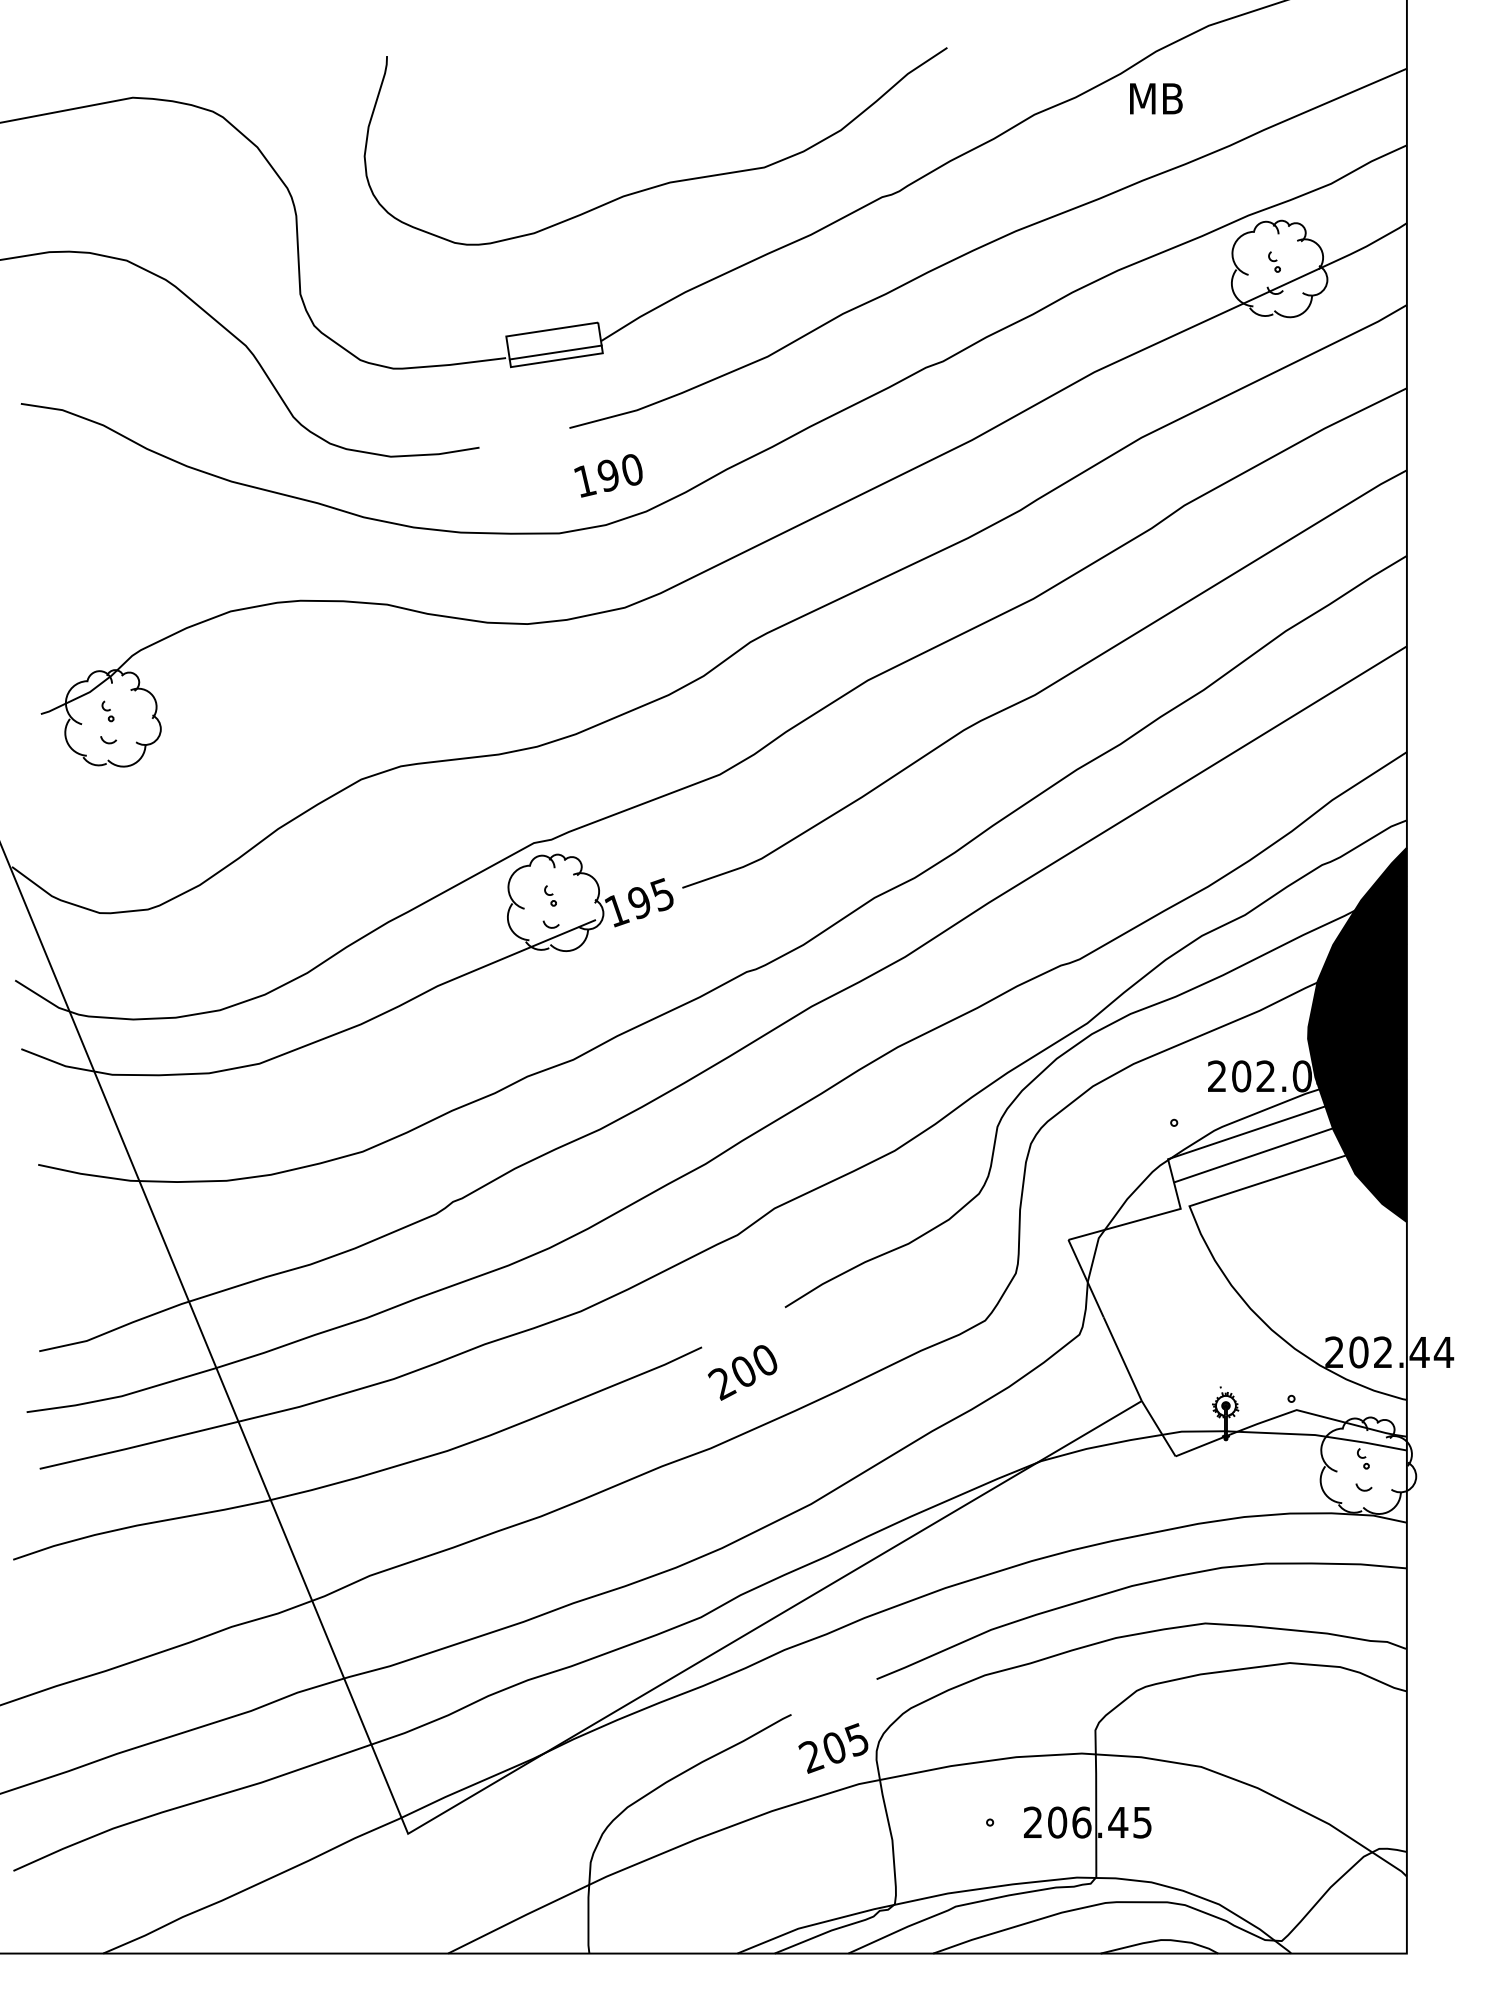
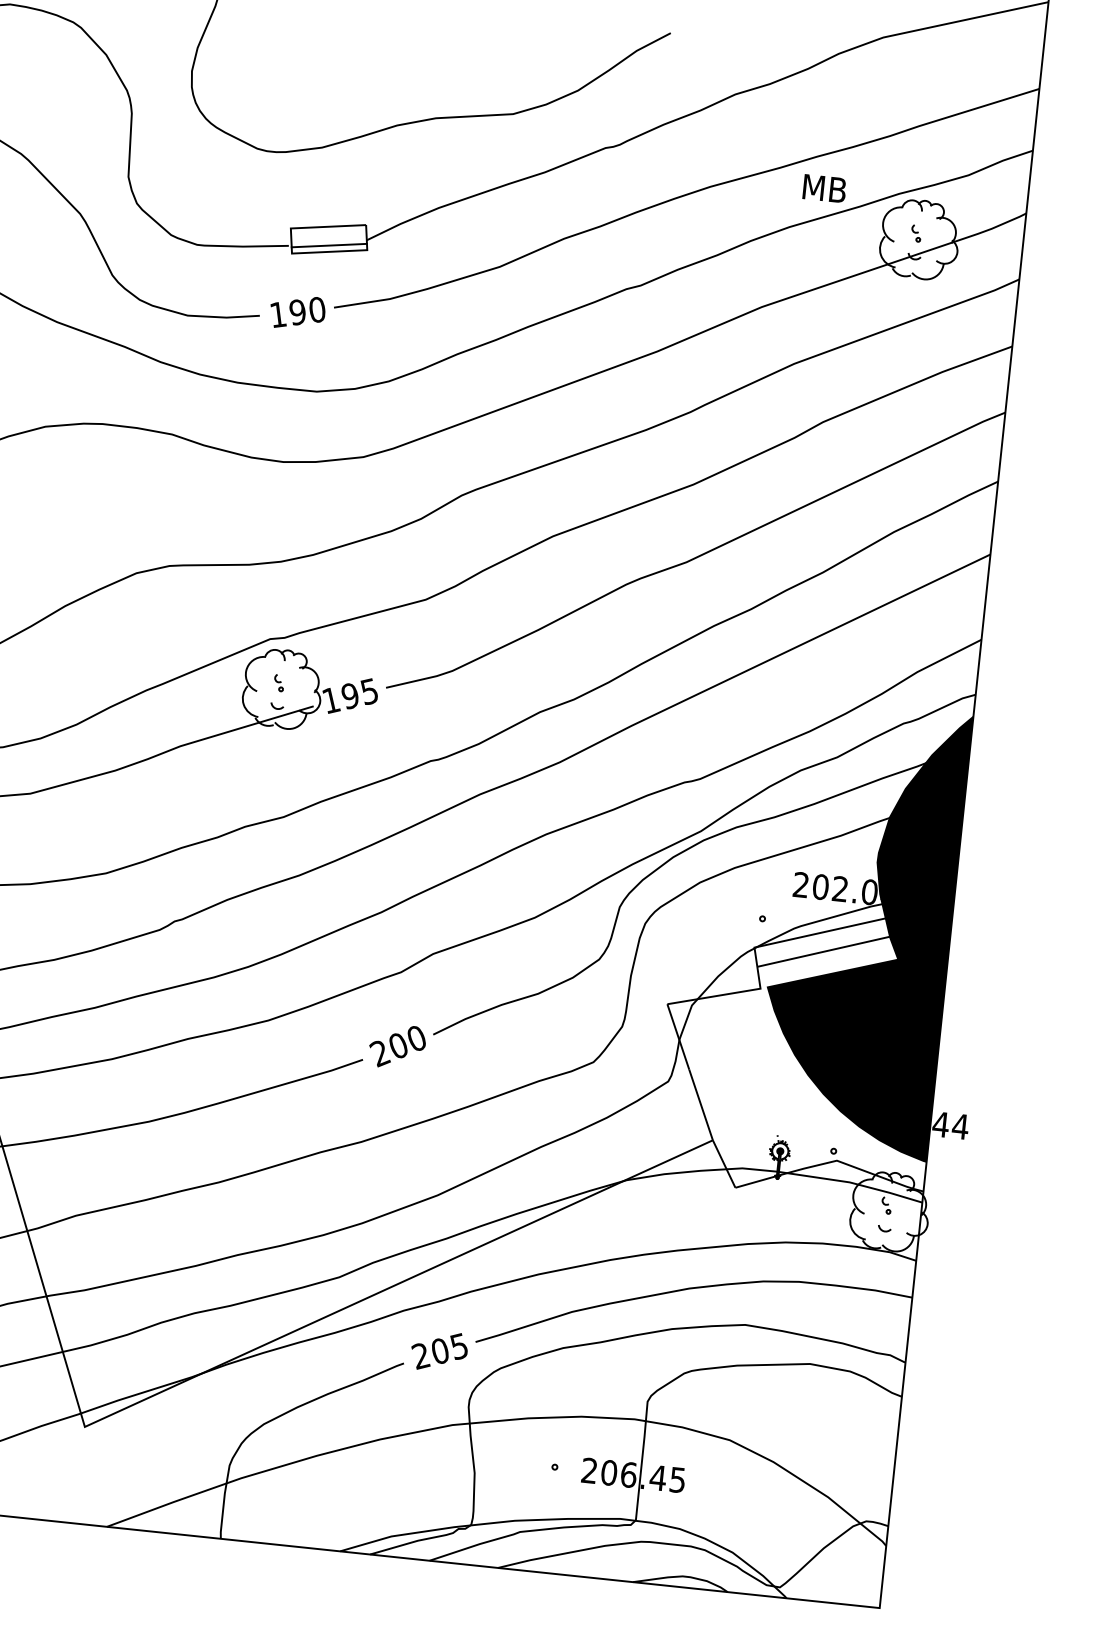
text: (1156, 98) -> (824, 188), moved
text: (608, 475) -> (297, 312), moved
fill: (1297, 1267) -> (849, 1045), added
text: (742, 1372) -> (397, 1046), moved
text: (833, 1748) -> (439, 1351), moved

